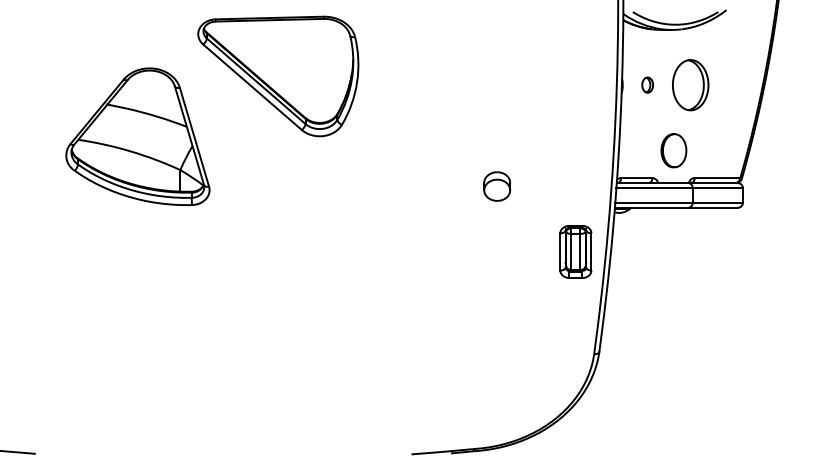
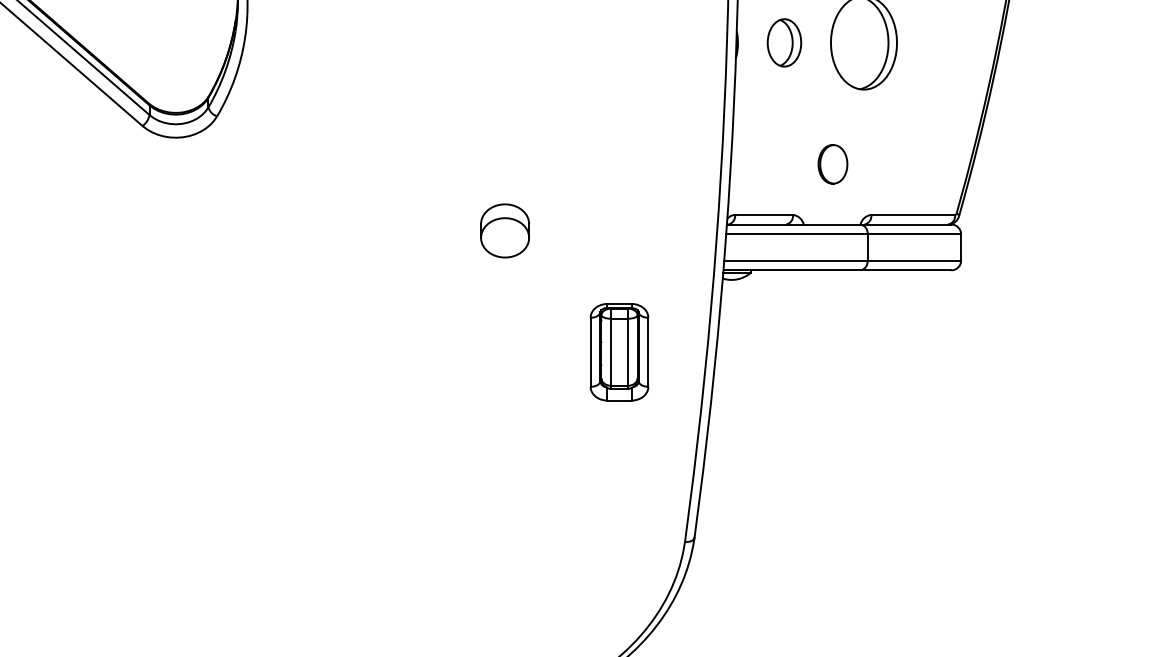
part: (647, 84) -> (783, 41), size x1.67
part: (673, 150) -> (832, 164), size x0.62
part: (575, 251) -> (618, 351), moved

